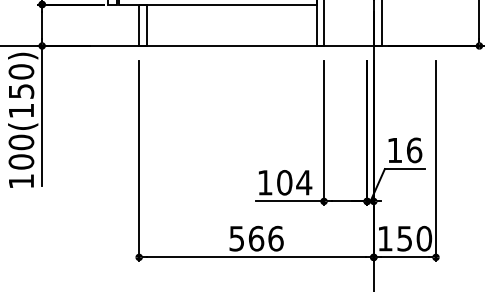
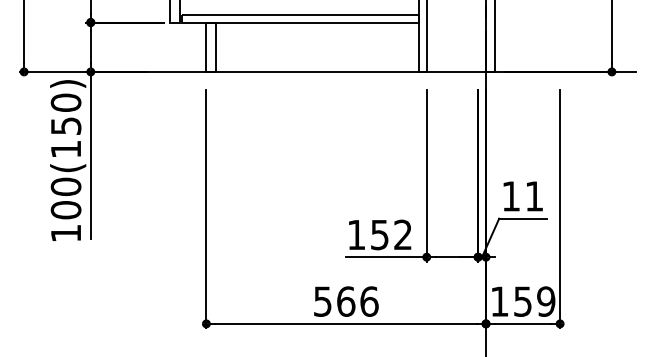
text: (414, 150) -> (534, 196), 16 -> 11
text: (294, 182) -> (391, 234), 104 -> 152
text: (424, 238) -> (546, 301), 150 -> 159

